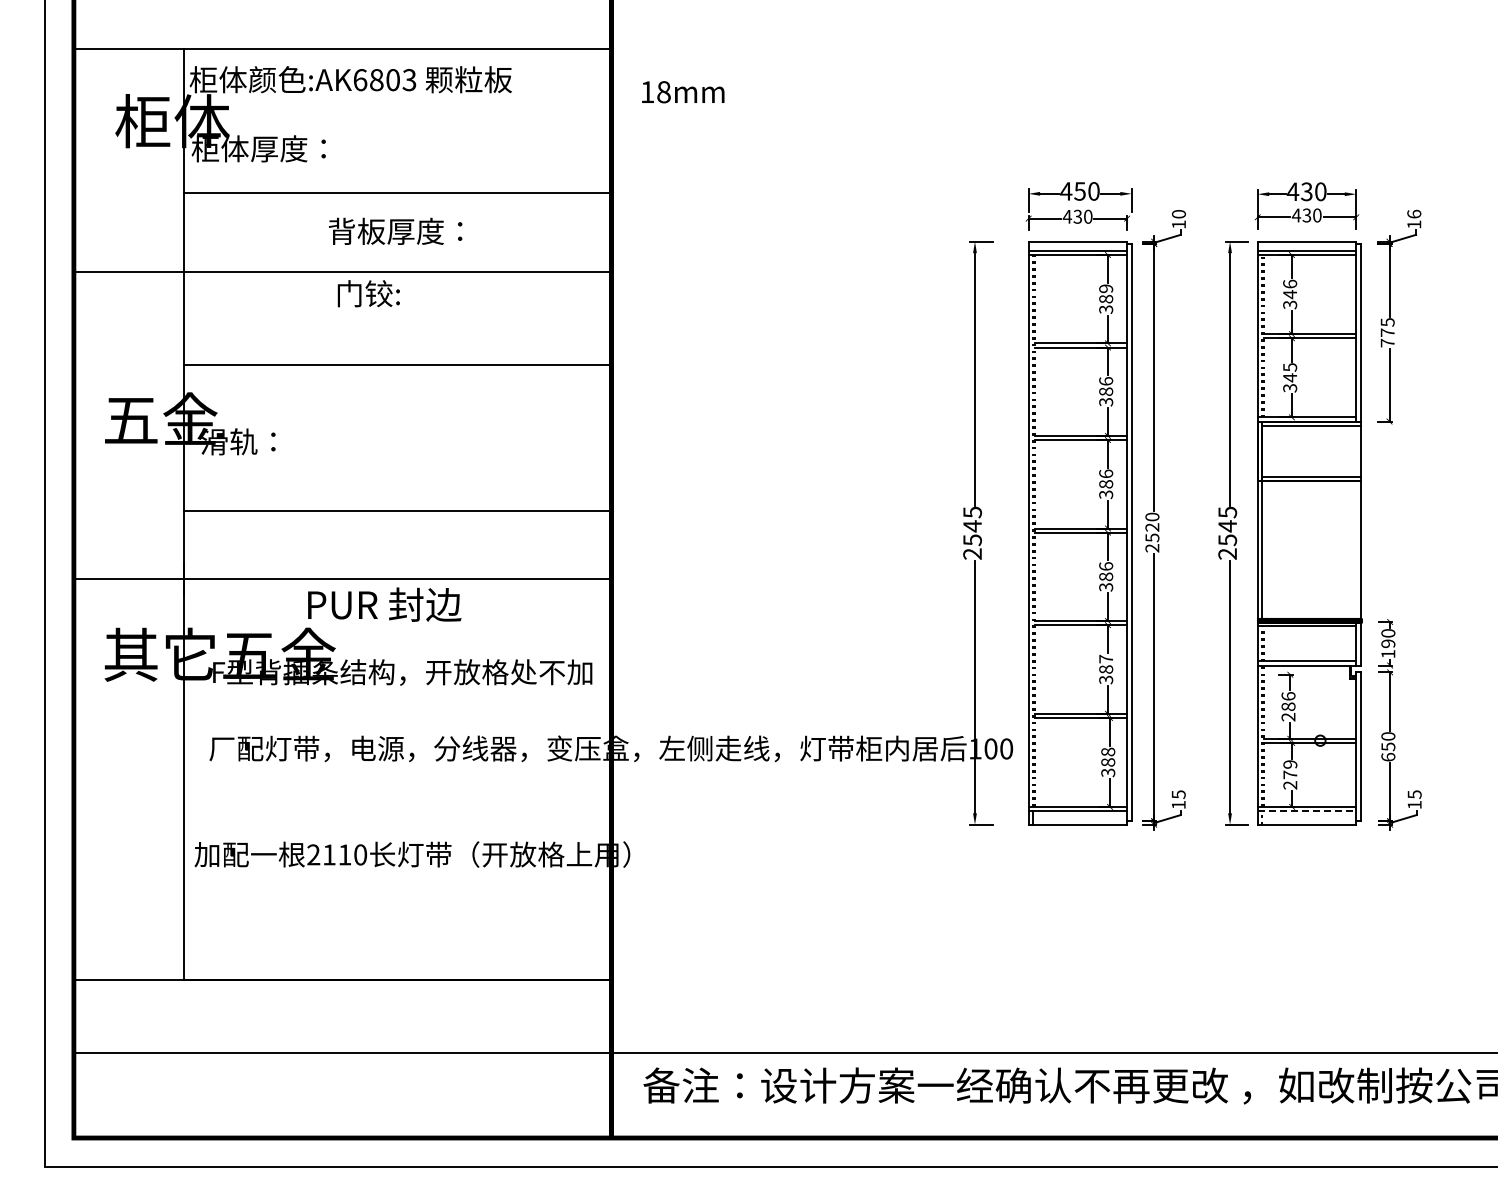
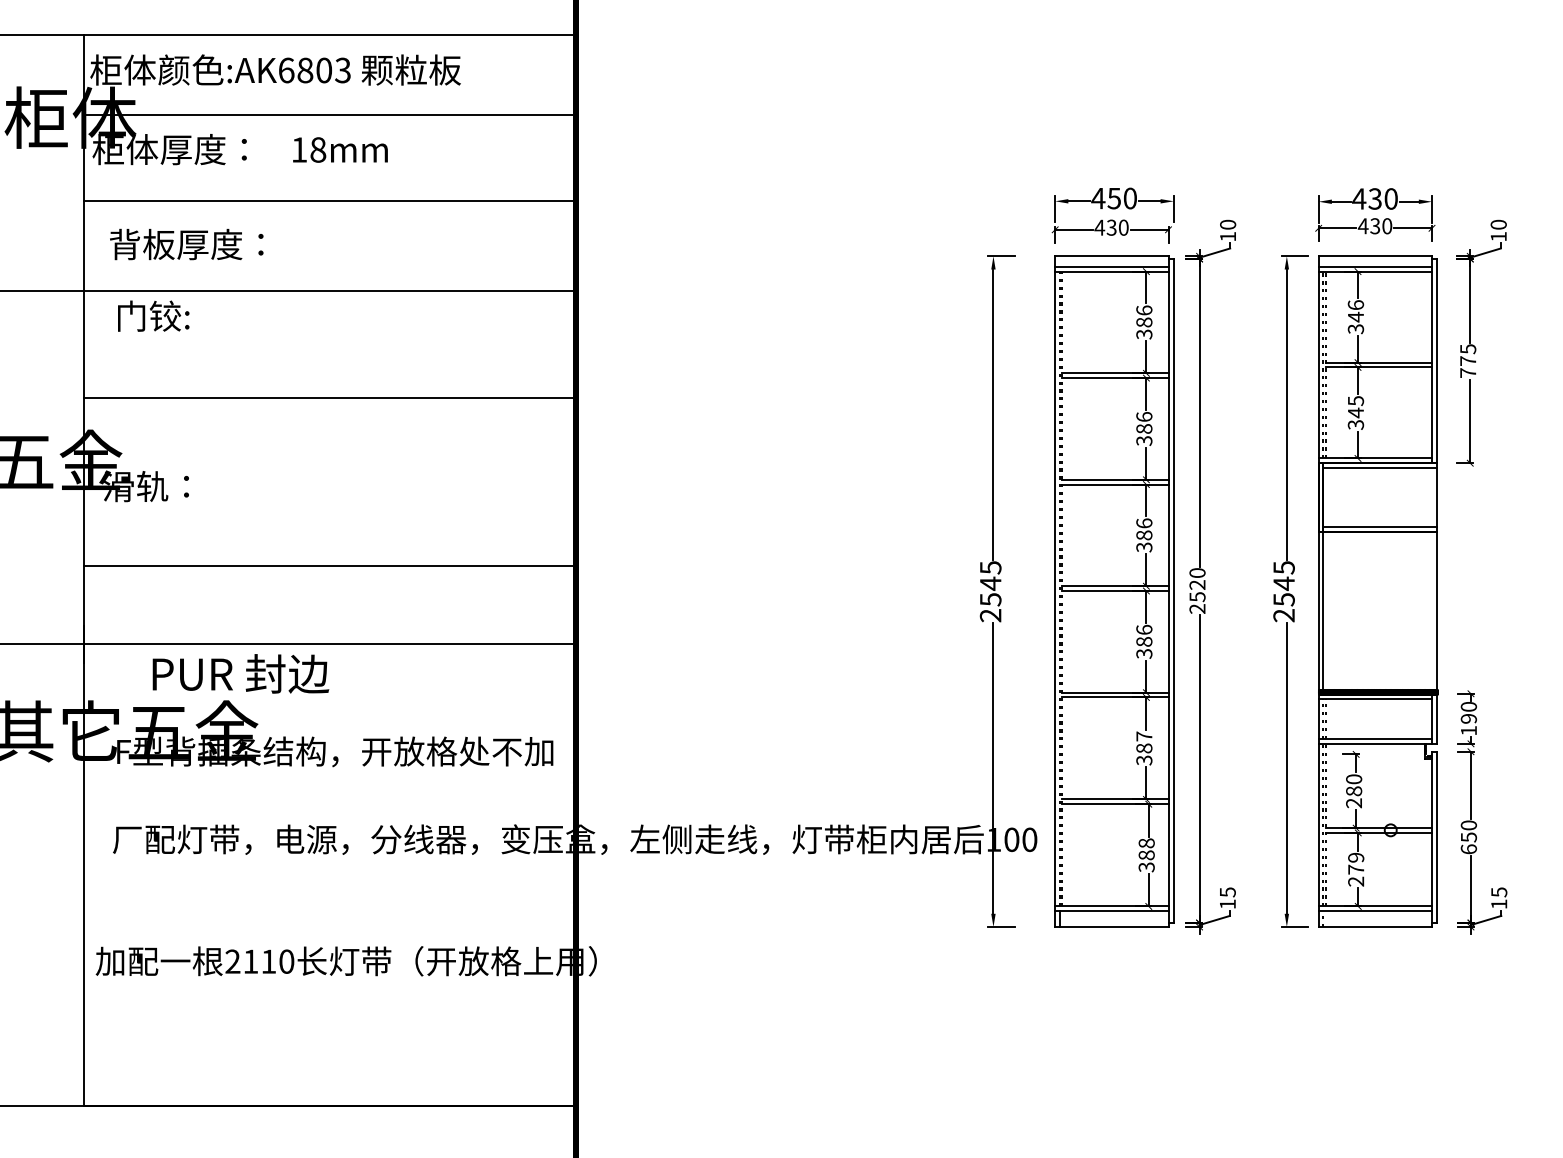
text: (683, 92) -> (340, 150), moved
line: (397, 118) -> (329, 114), added
text: (1414, 213) -> (1498, 223), 16 -> 10
text: (395, 230) -> (186, 243), moved
text: (1106, 288) -> (1144, 310), 389 -> 386
text: (368, 293) -> (153, 315), moved
text: (384, 604) -> (240, 673), moved
text: (1288, 696) -> (1354, 779), 286 -> 280
line: (1307, 811) -> (1375, 911), dashed -> solid

